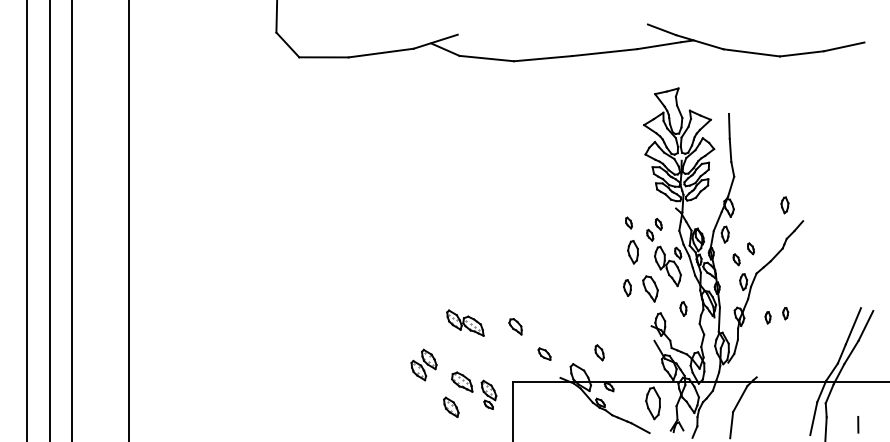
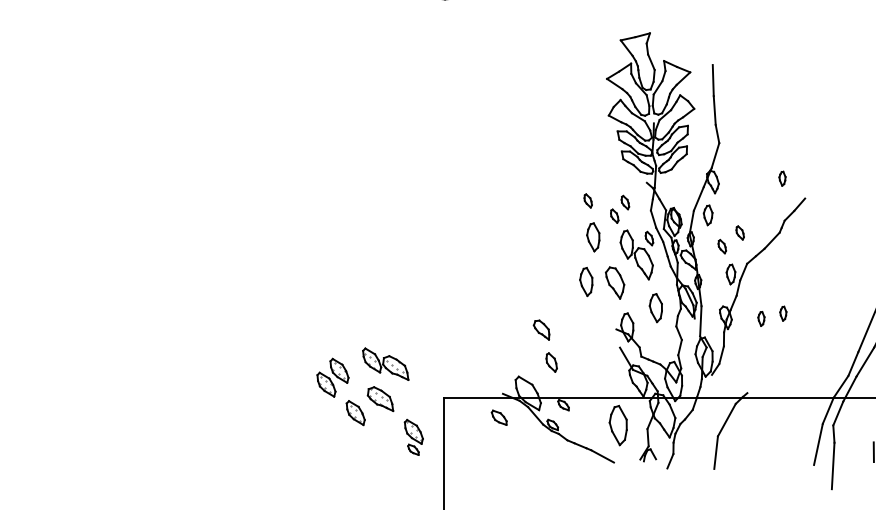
part: (784, 204) -> (781, 177), size x0.71
part: (627, 287) -> (586, 281), size x1.43
part: (683, 308) -> (656, 307), size x1.67
part: (465, 322) -> (385, 363), moved
part: (515, 326) -> (541, 329), moved
part: (544, 353) -> (499, 416), moved
part: (488, 394) -> (413, 436), moved
part: (451, 406) -> (355, 411), moved

